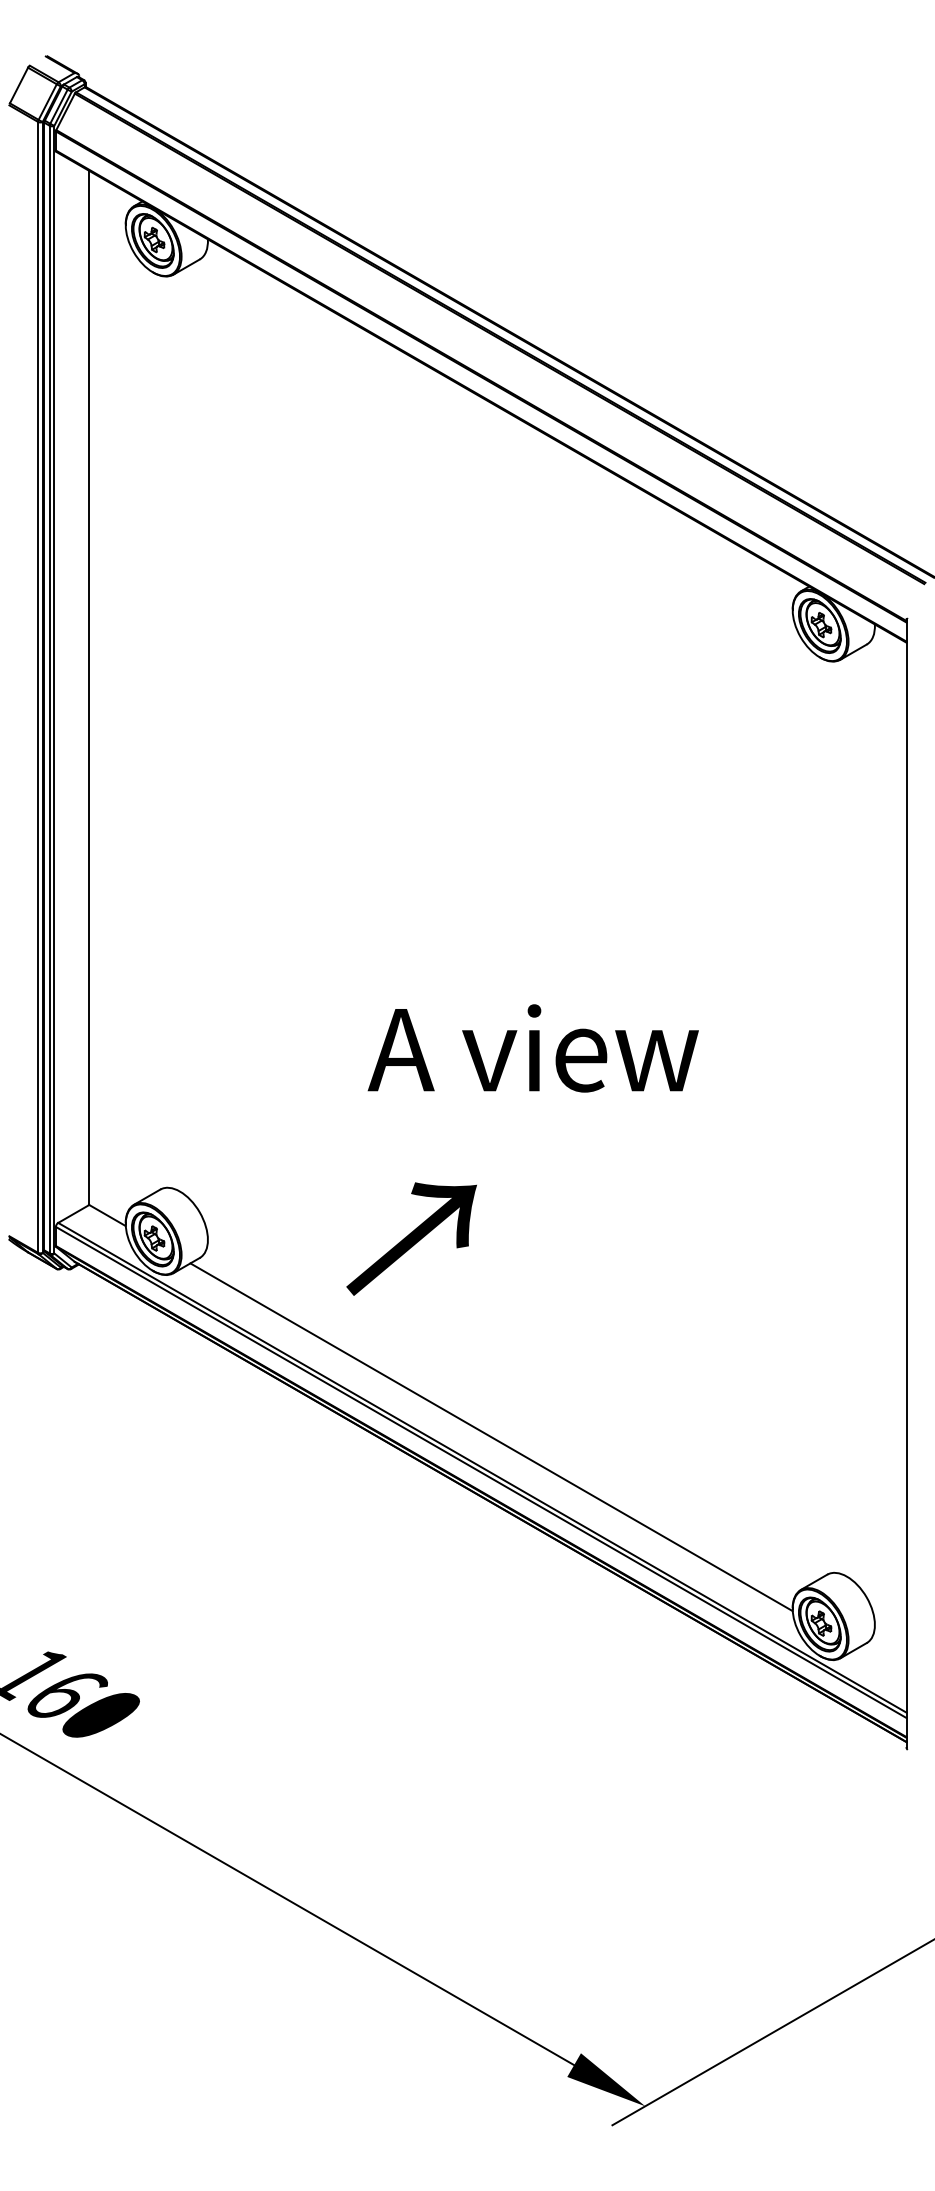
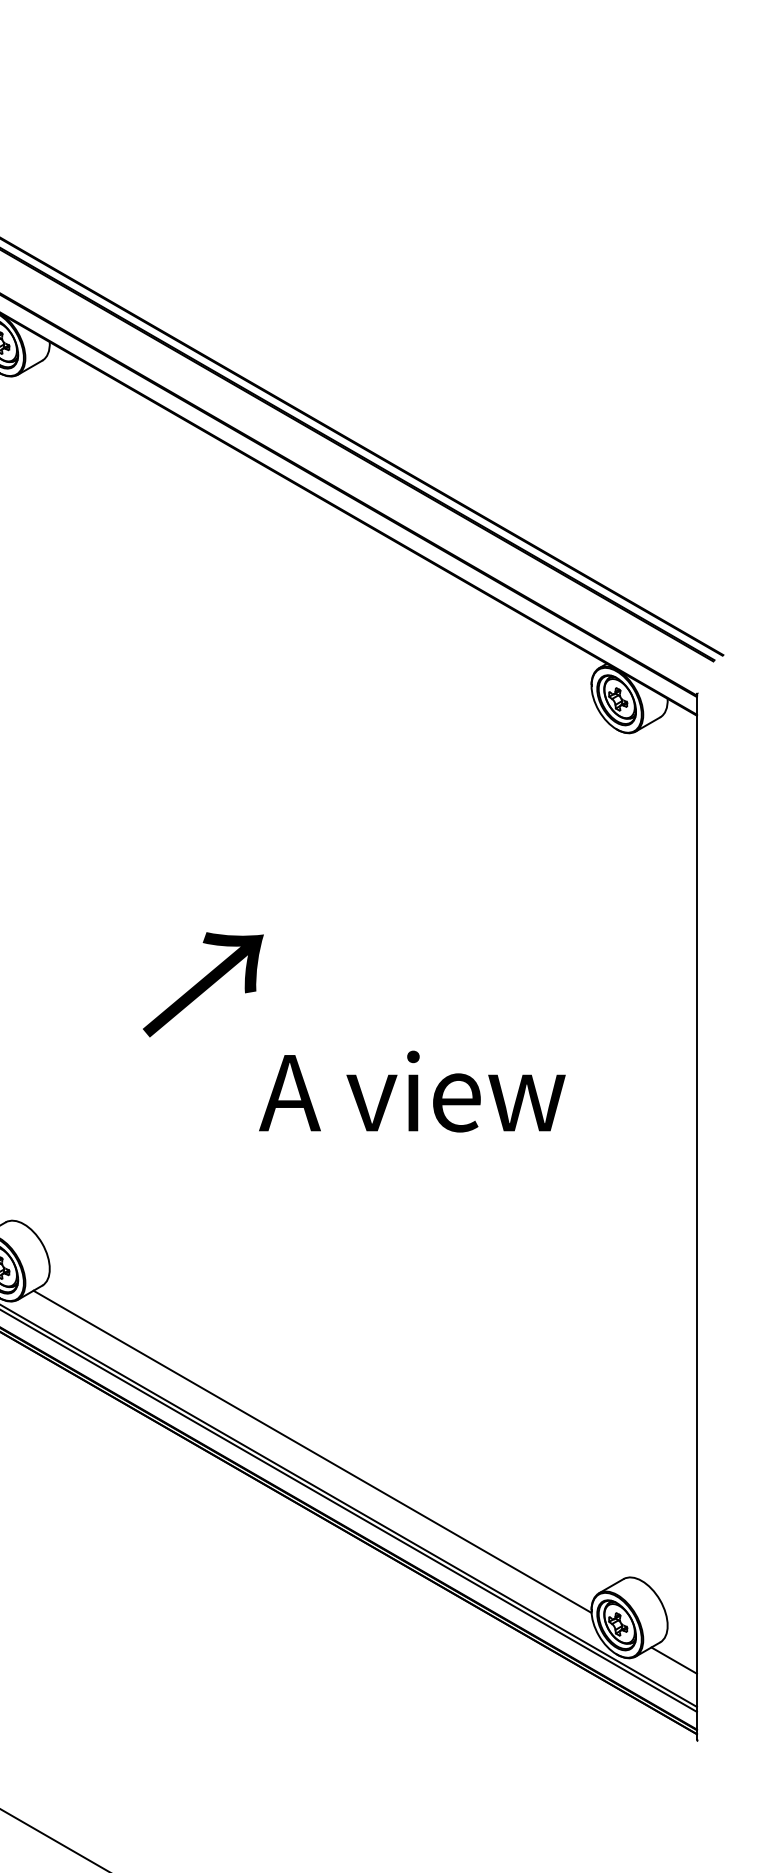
text: (532, 1048) -> (411, 1091), moved
text: (411, 1238) -> (203, 984), moved
line: (881, 1662) -> (673, 1660), added

